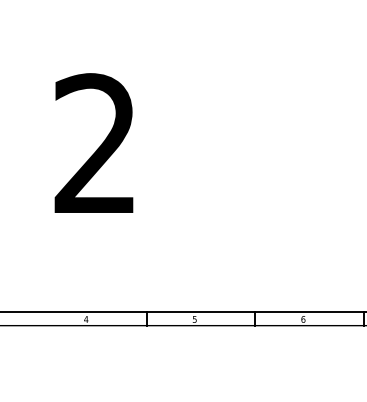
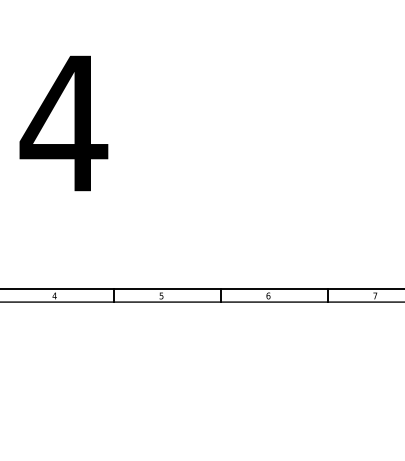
text: (95, 143) -> (63, 122), 2 -> 4

